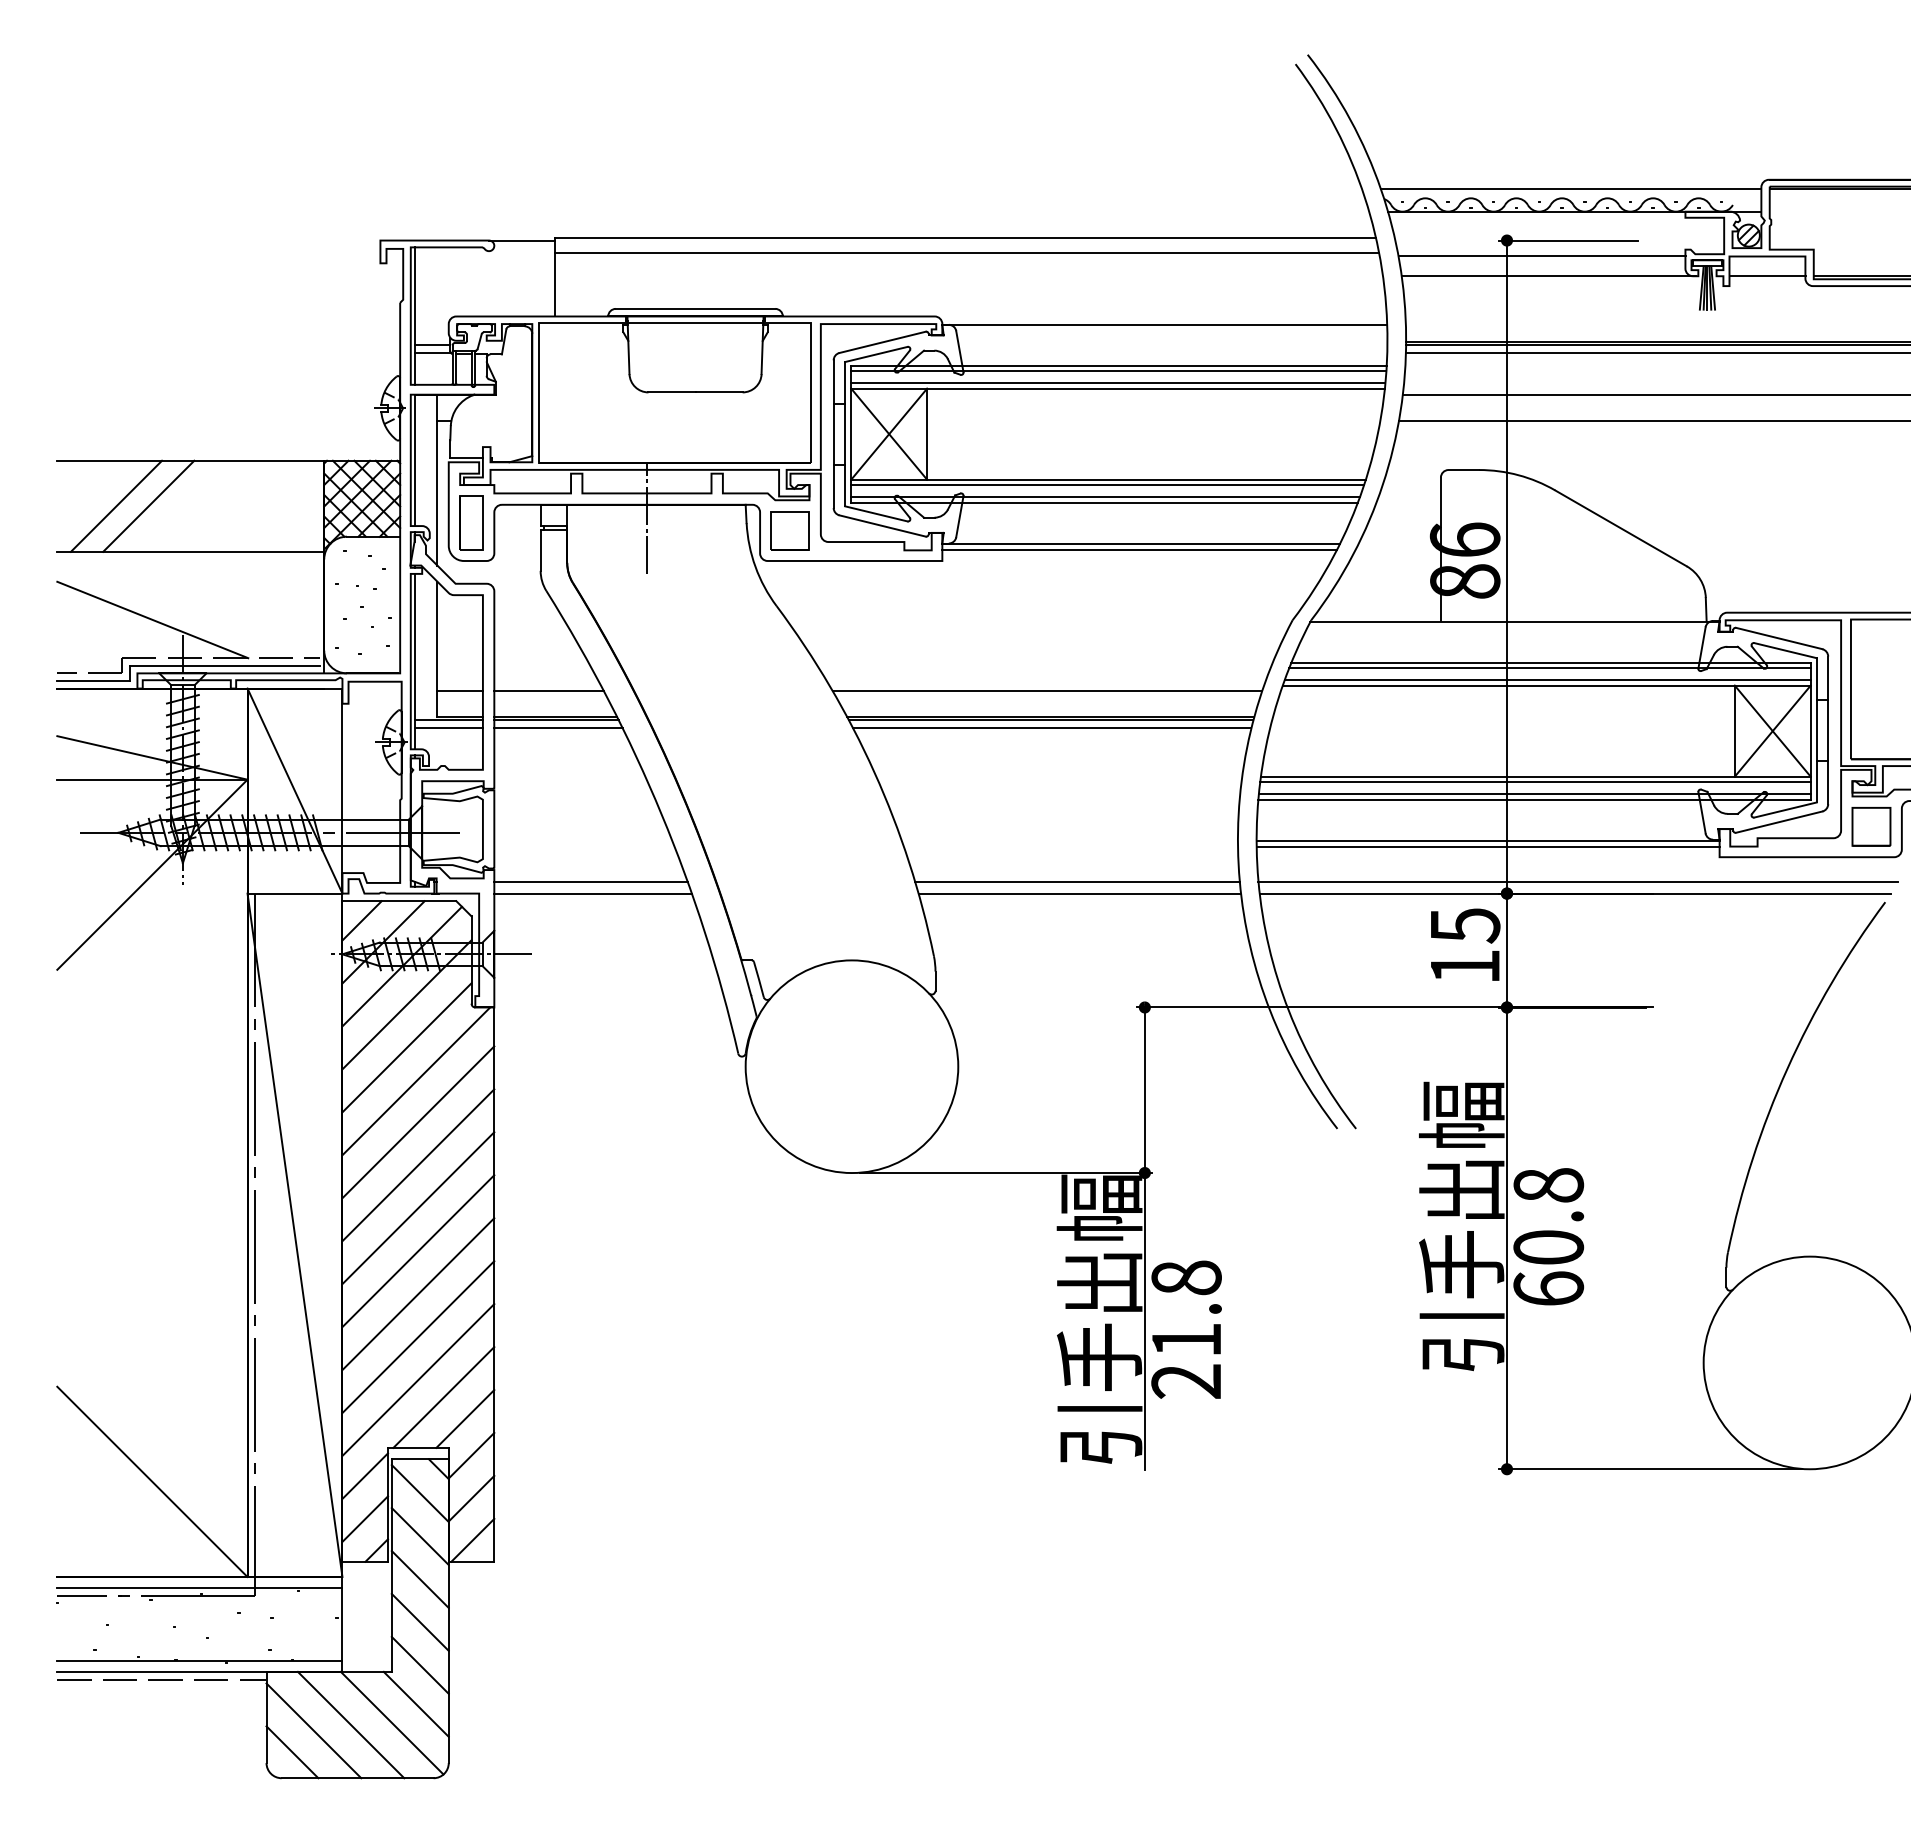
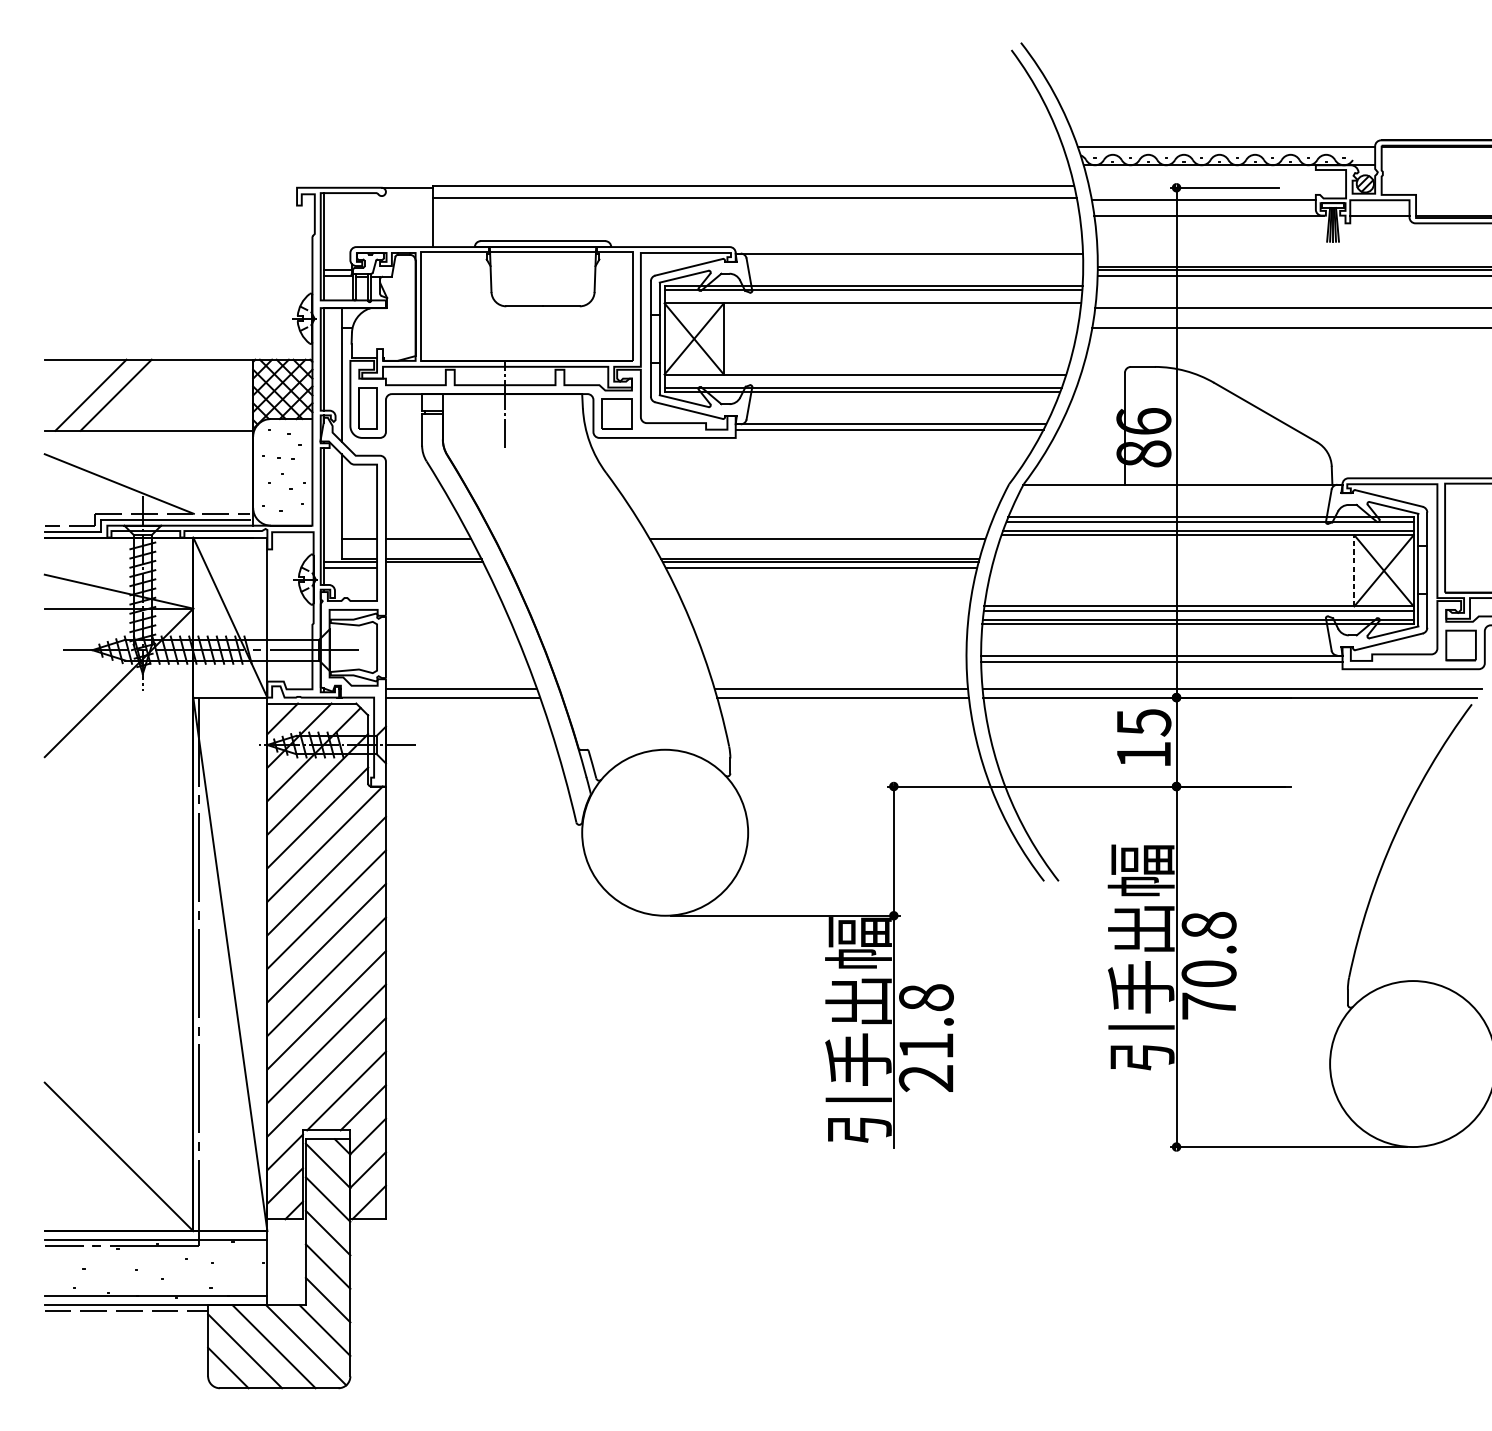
line: (1118, 383) -> (873, 299), removed
line: (1107, 485) -> (864, 379), removed
line: (558, 728) -> (436, 568), removed
line: (1734, 731) -> (1354, 571), solid -> dashed
text: (1548, 1288) -> (1208, 1005), 60.8 -> 70.8

